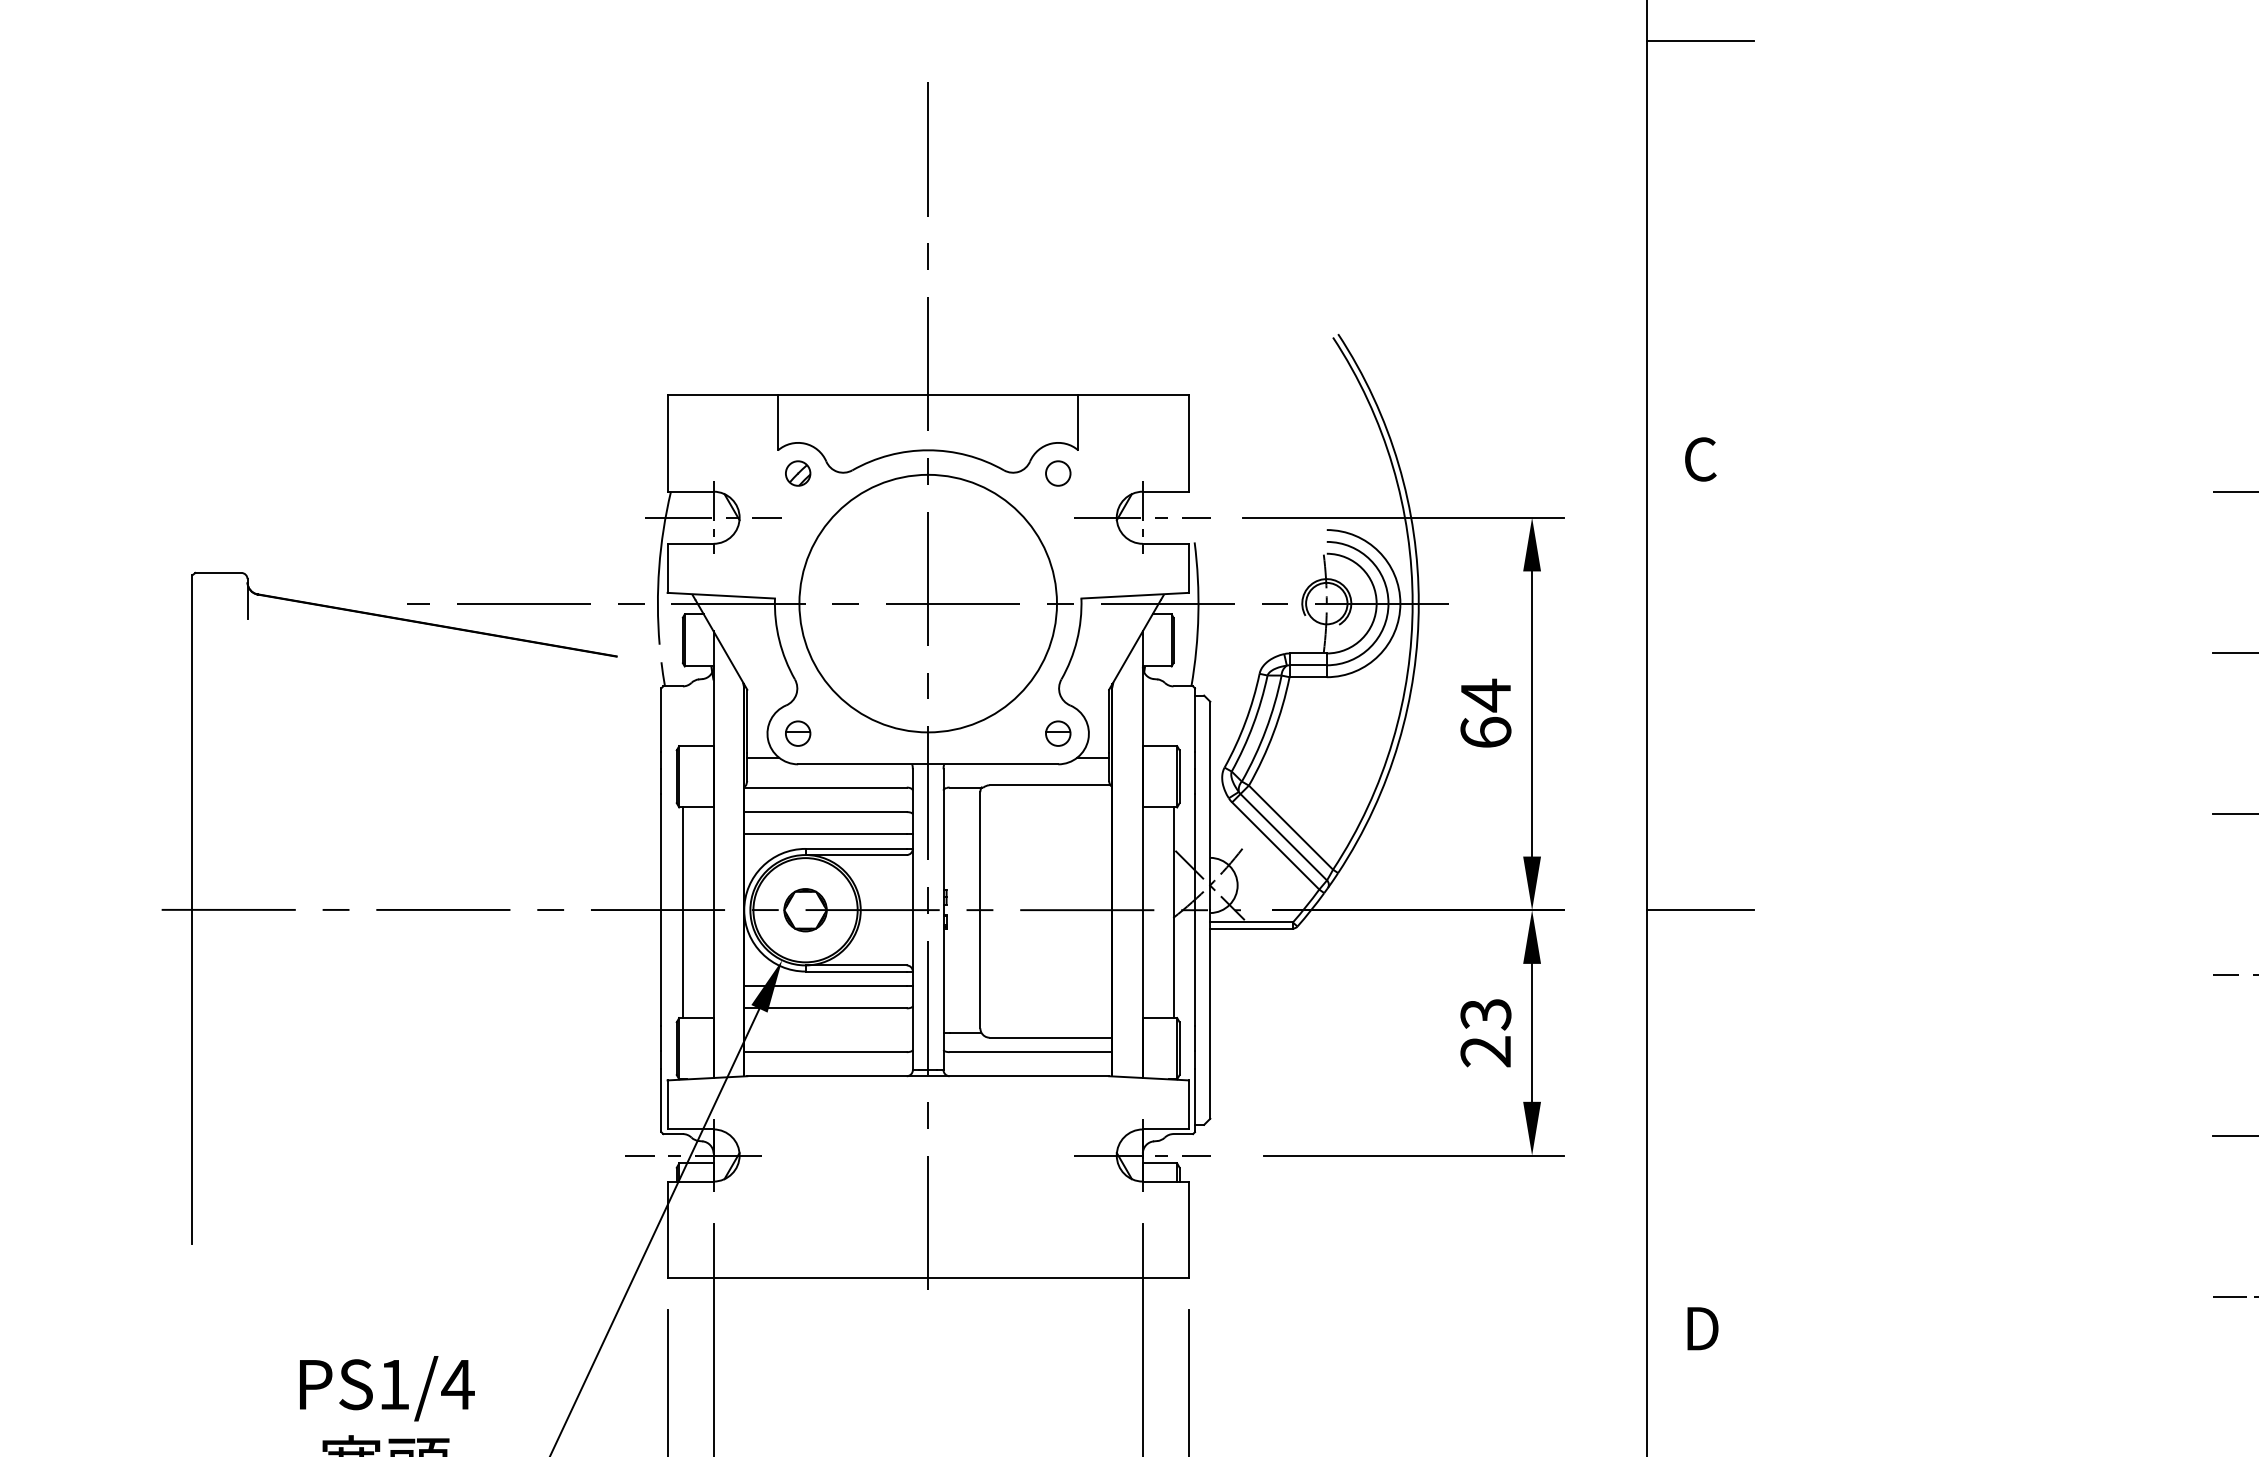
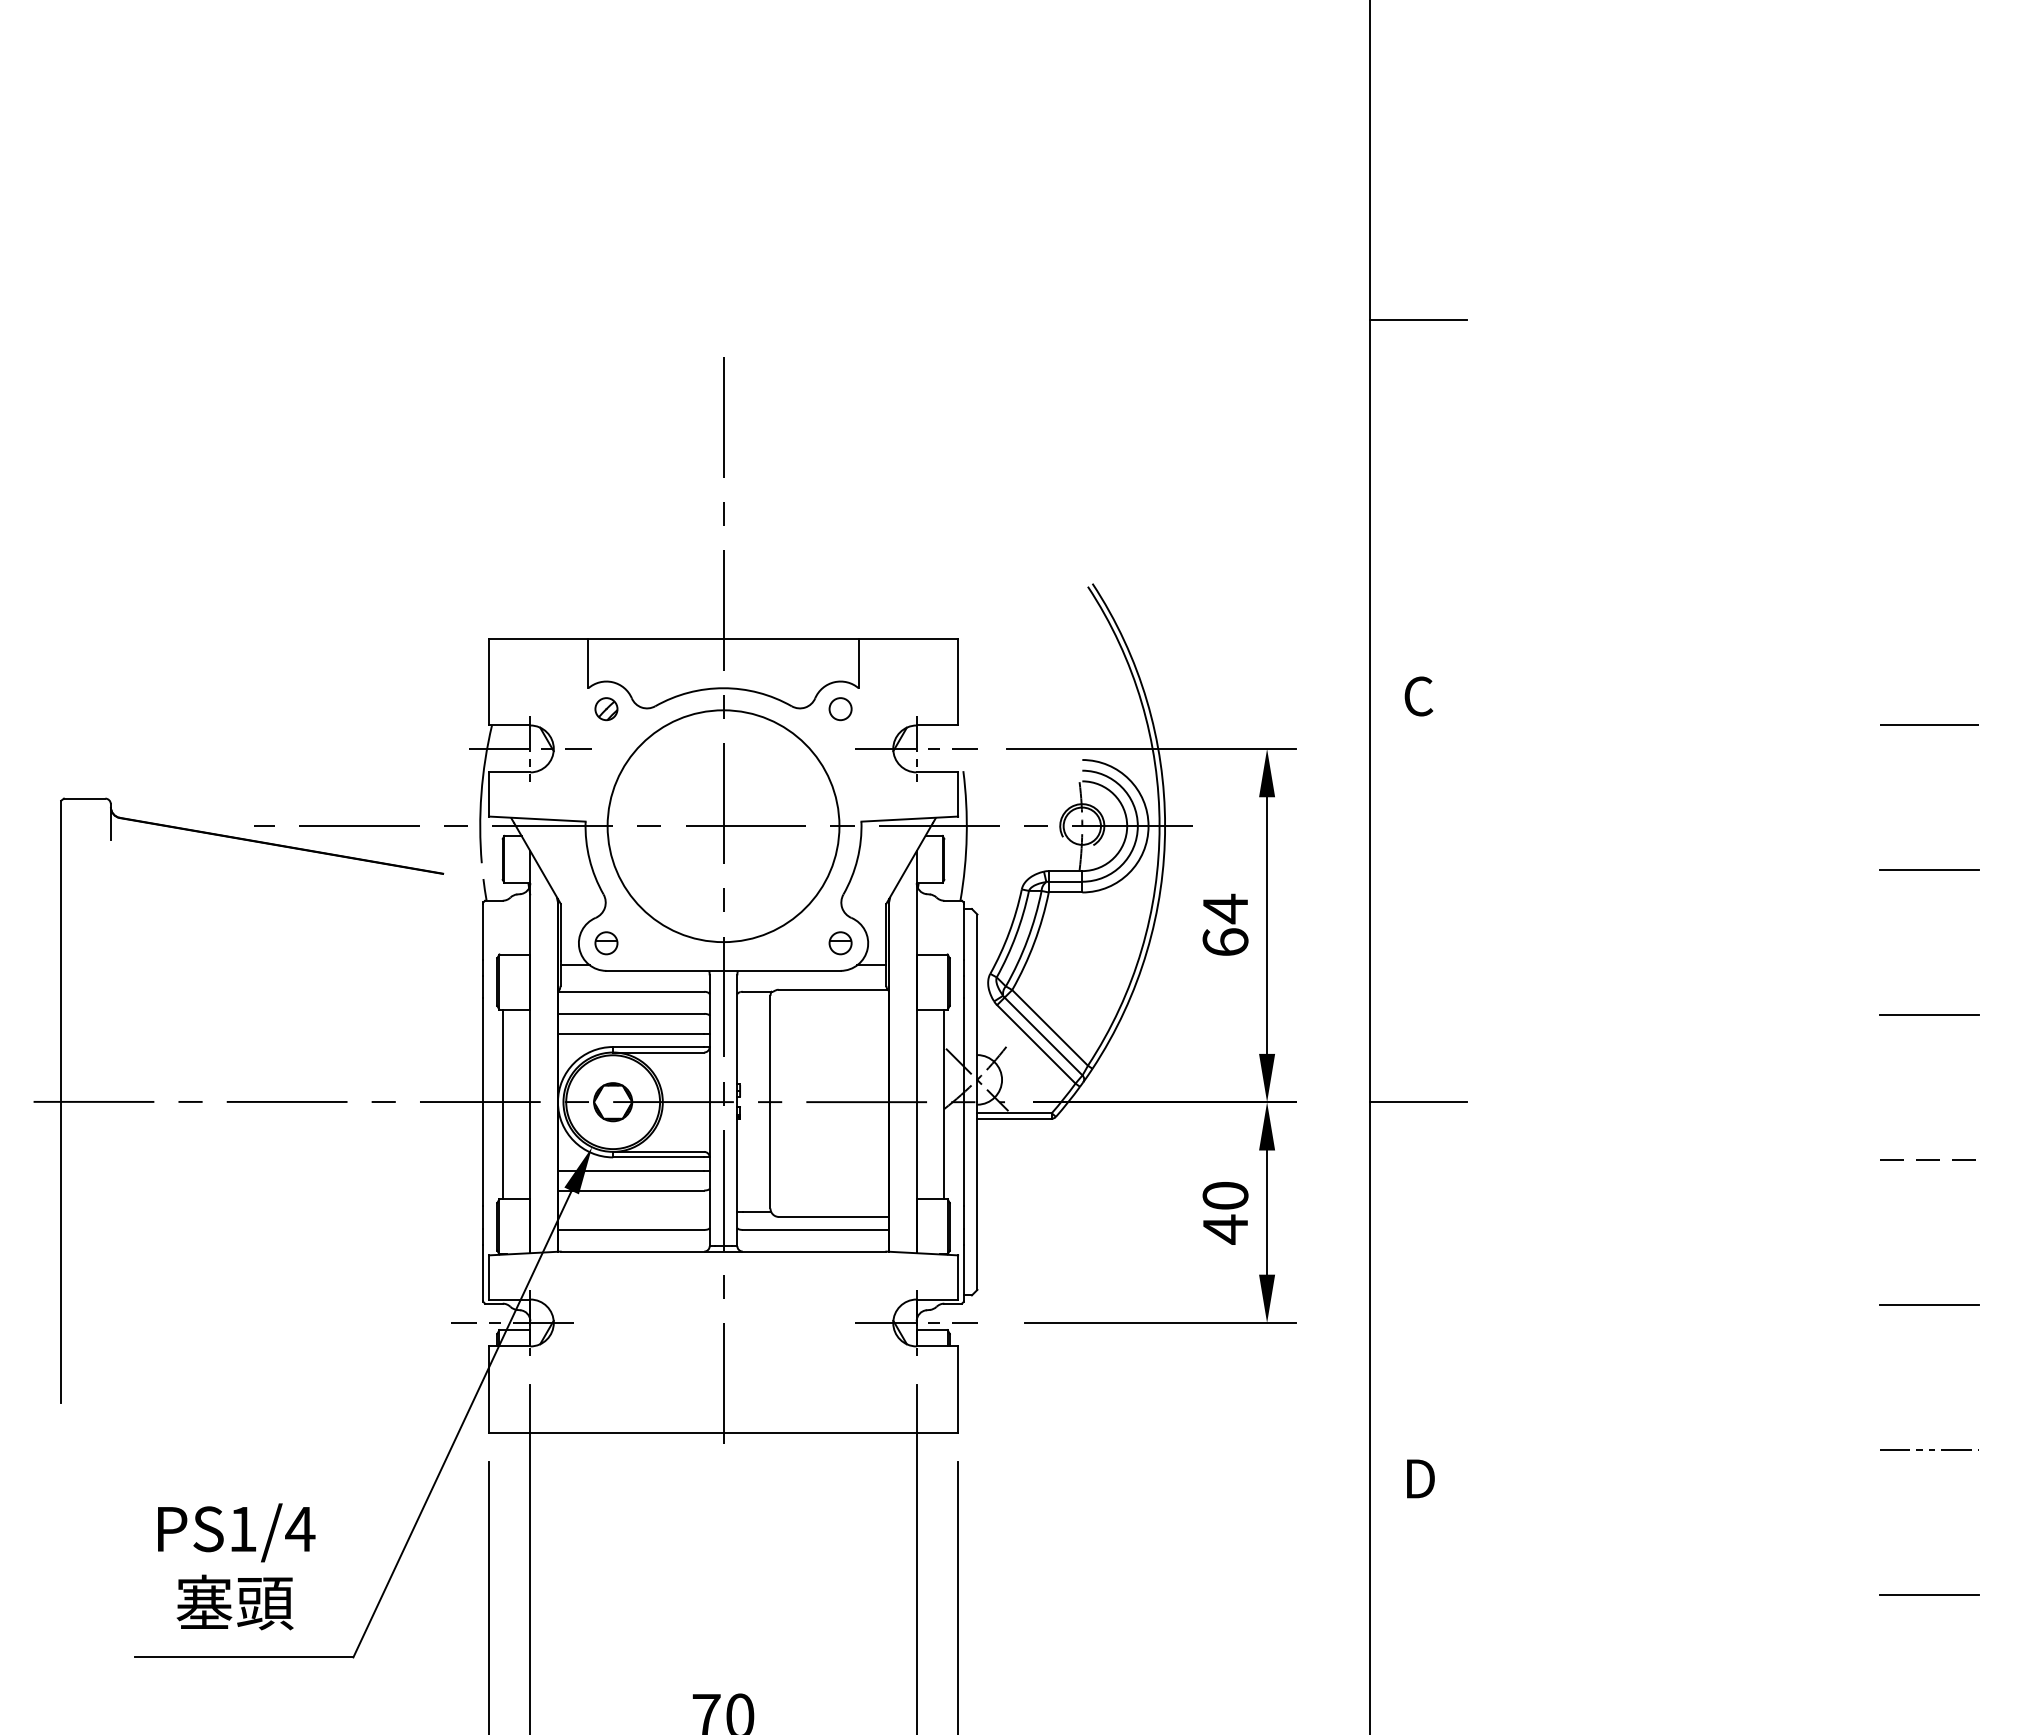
text: (1485, 1033) -> (1225, 1213), 23 -> 40

